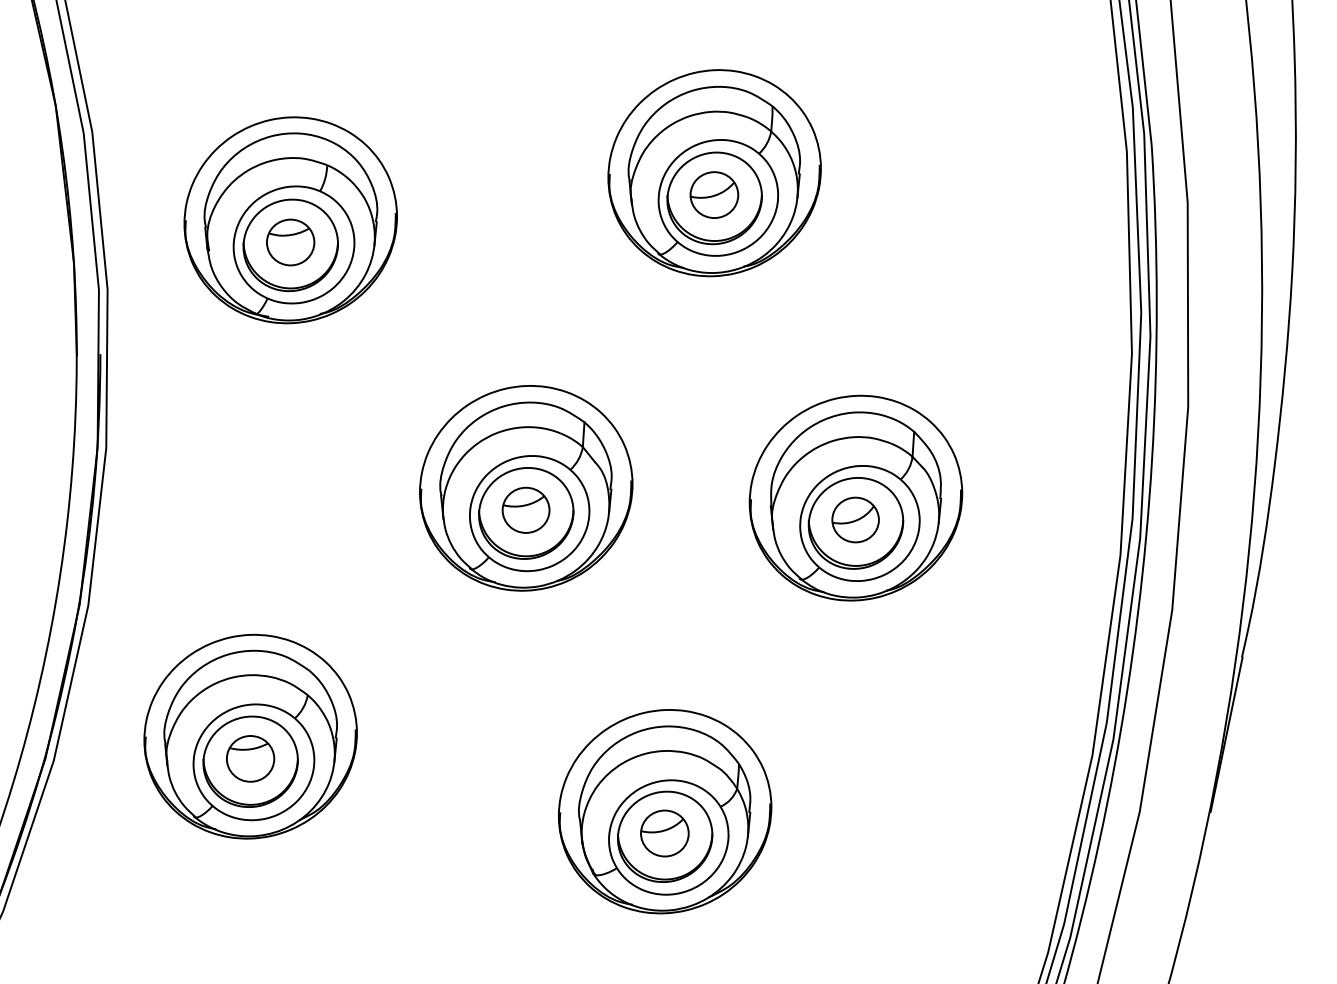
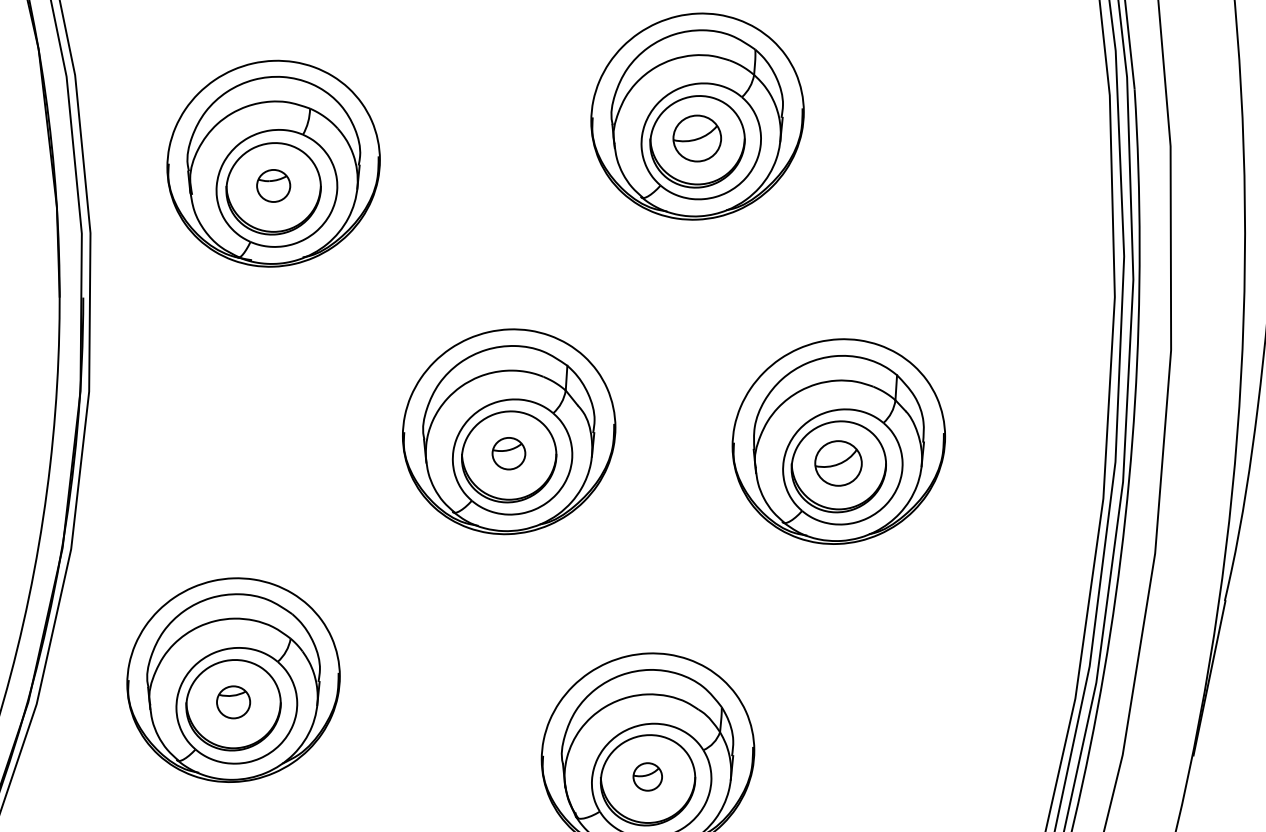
part: (290, 242) -> (273, 185), size x0.7
part: (525, 509) -> (508, 452), size x0.7
part: (250, 758) -> (233, 701), size x0.7
part: (664, 833) -> (647, 776), size x0.6

